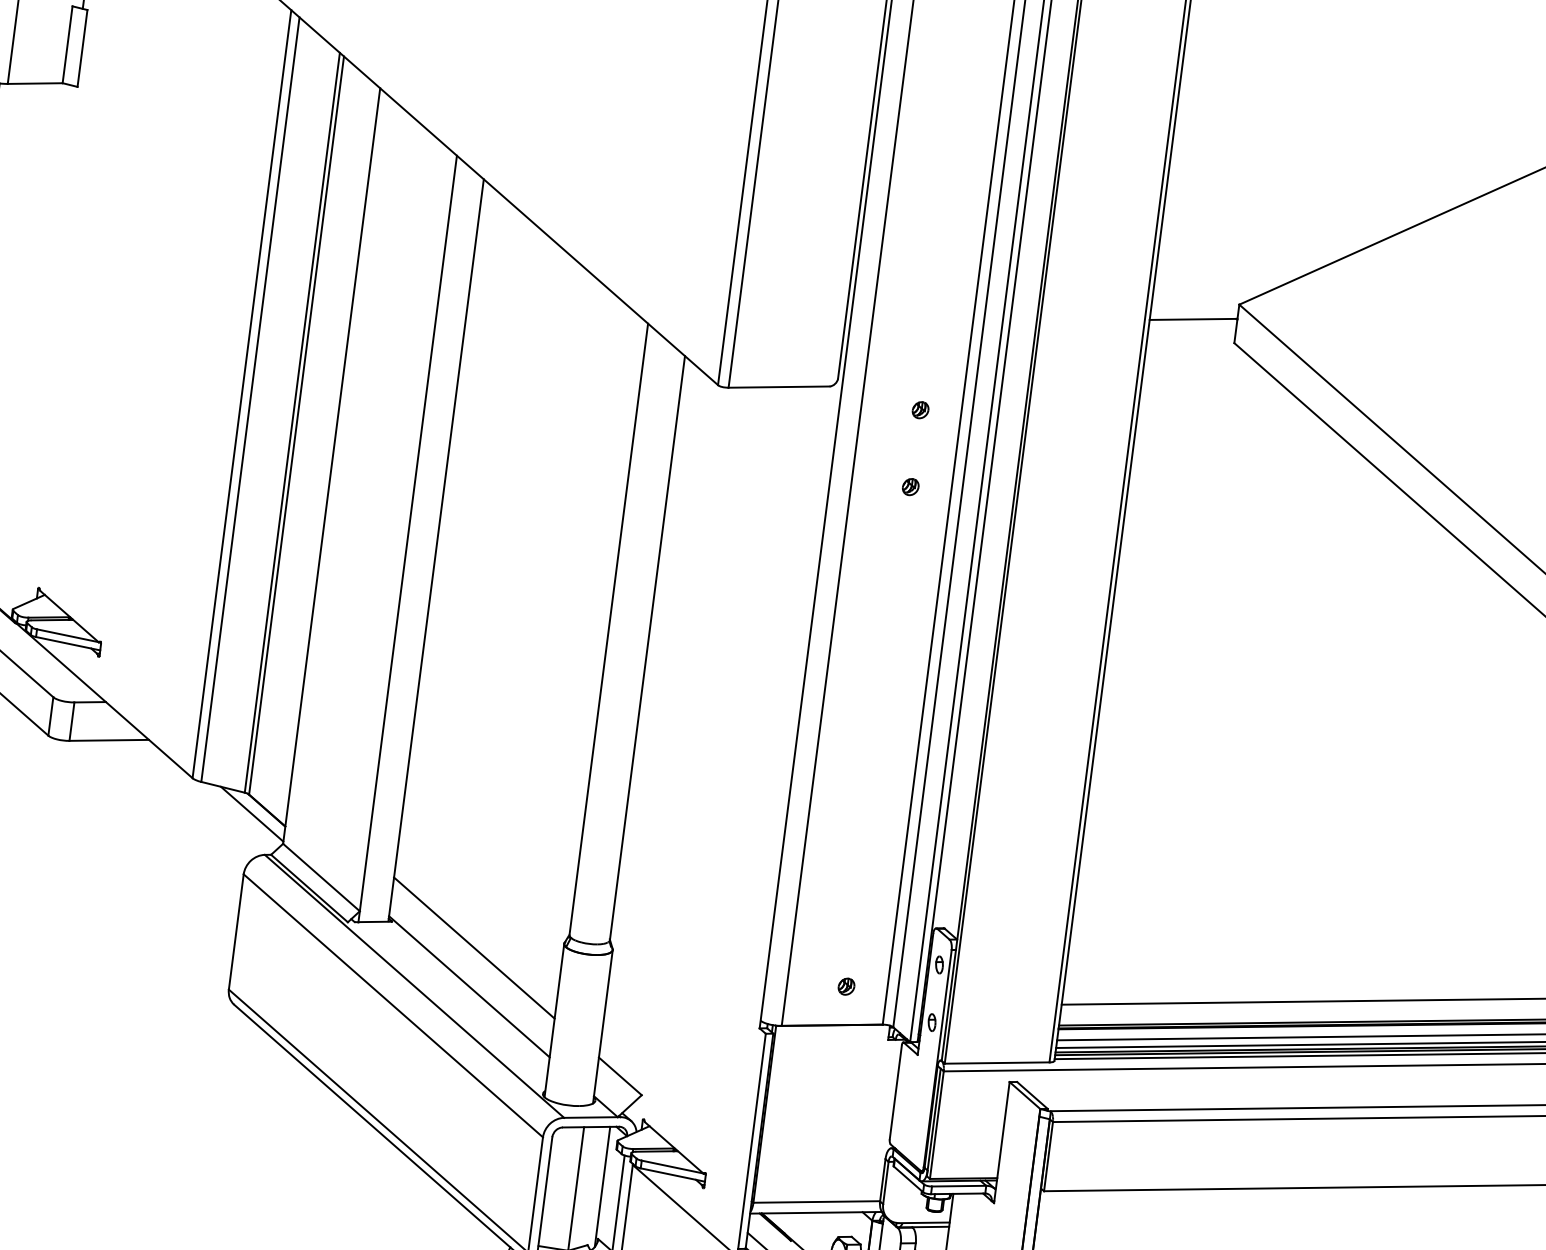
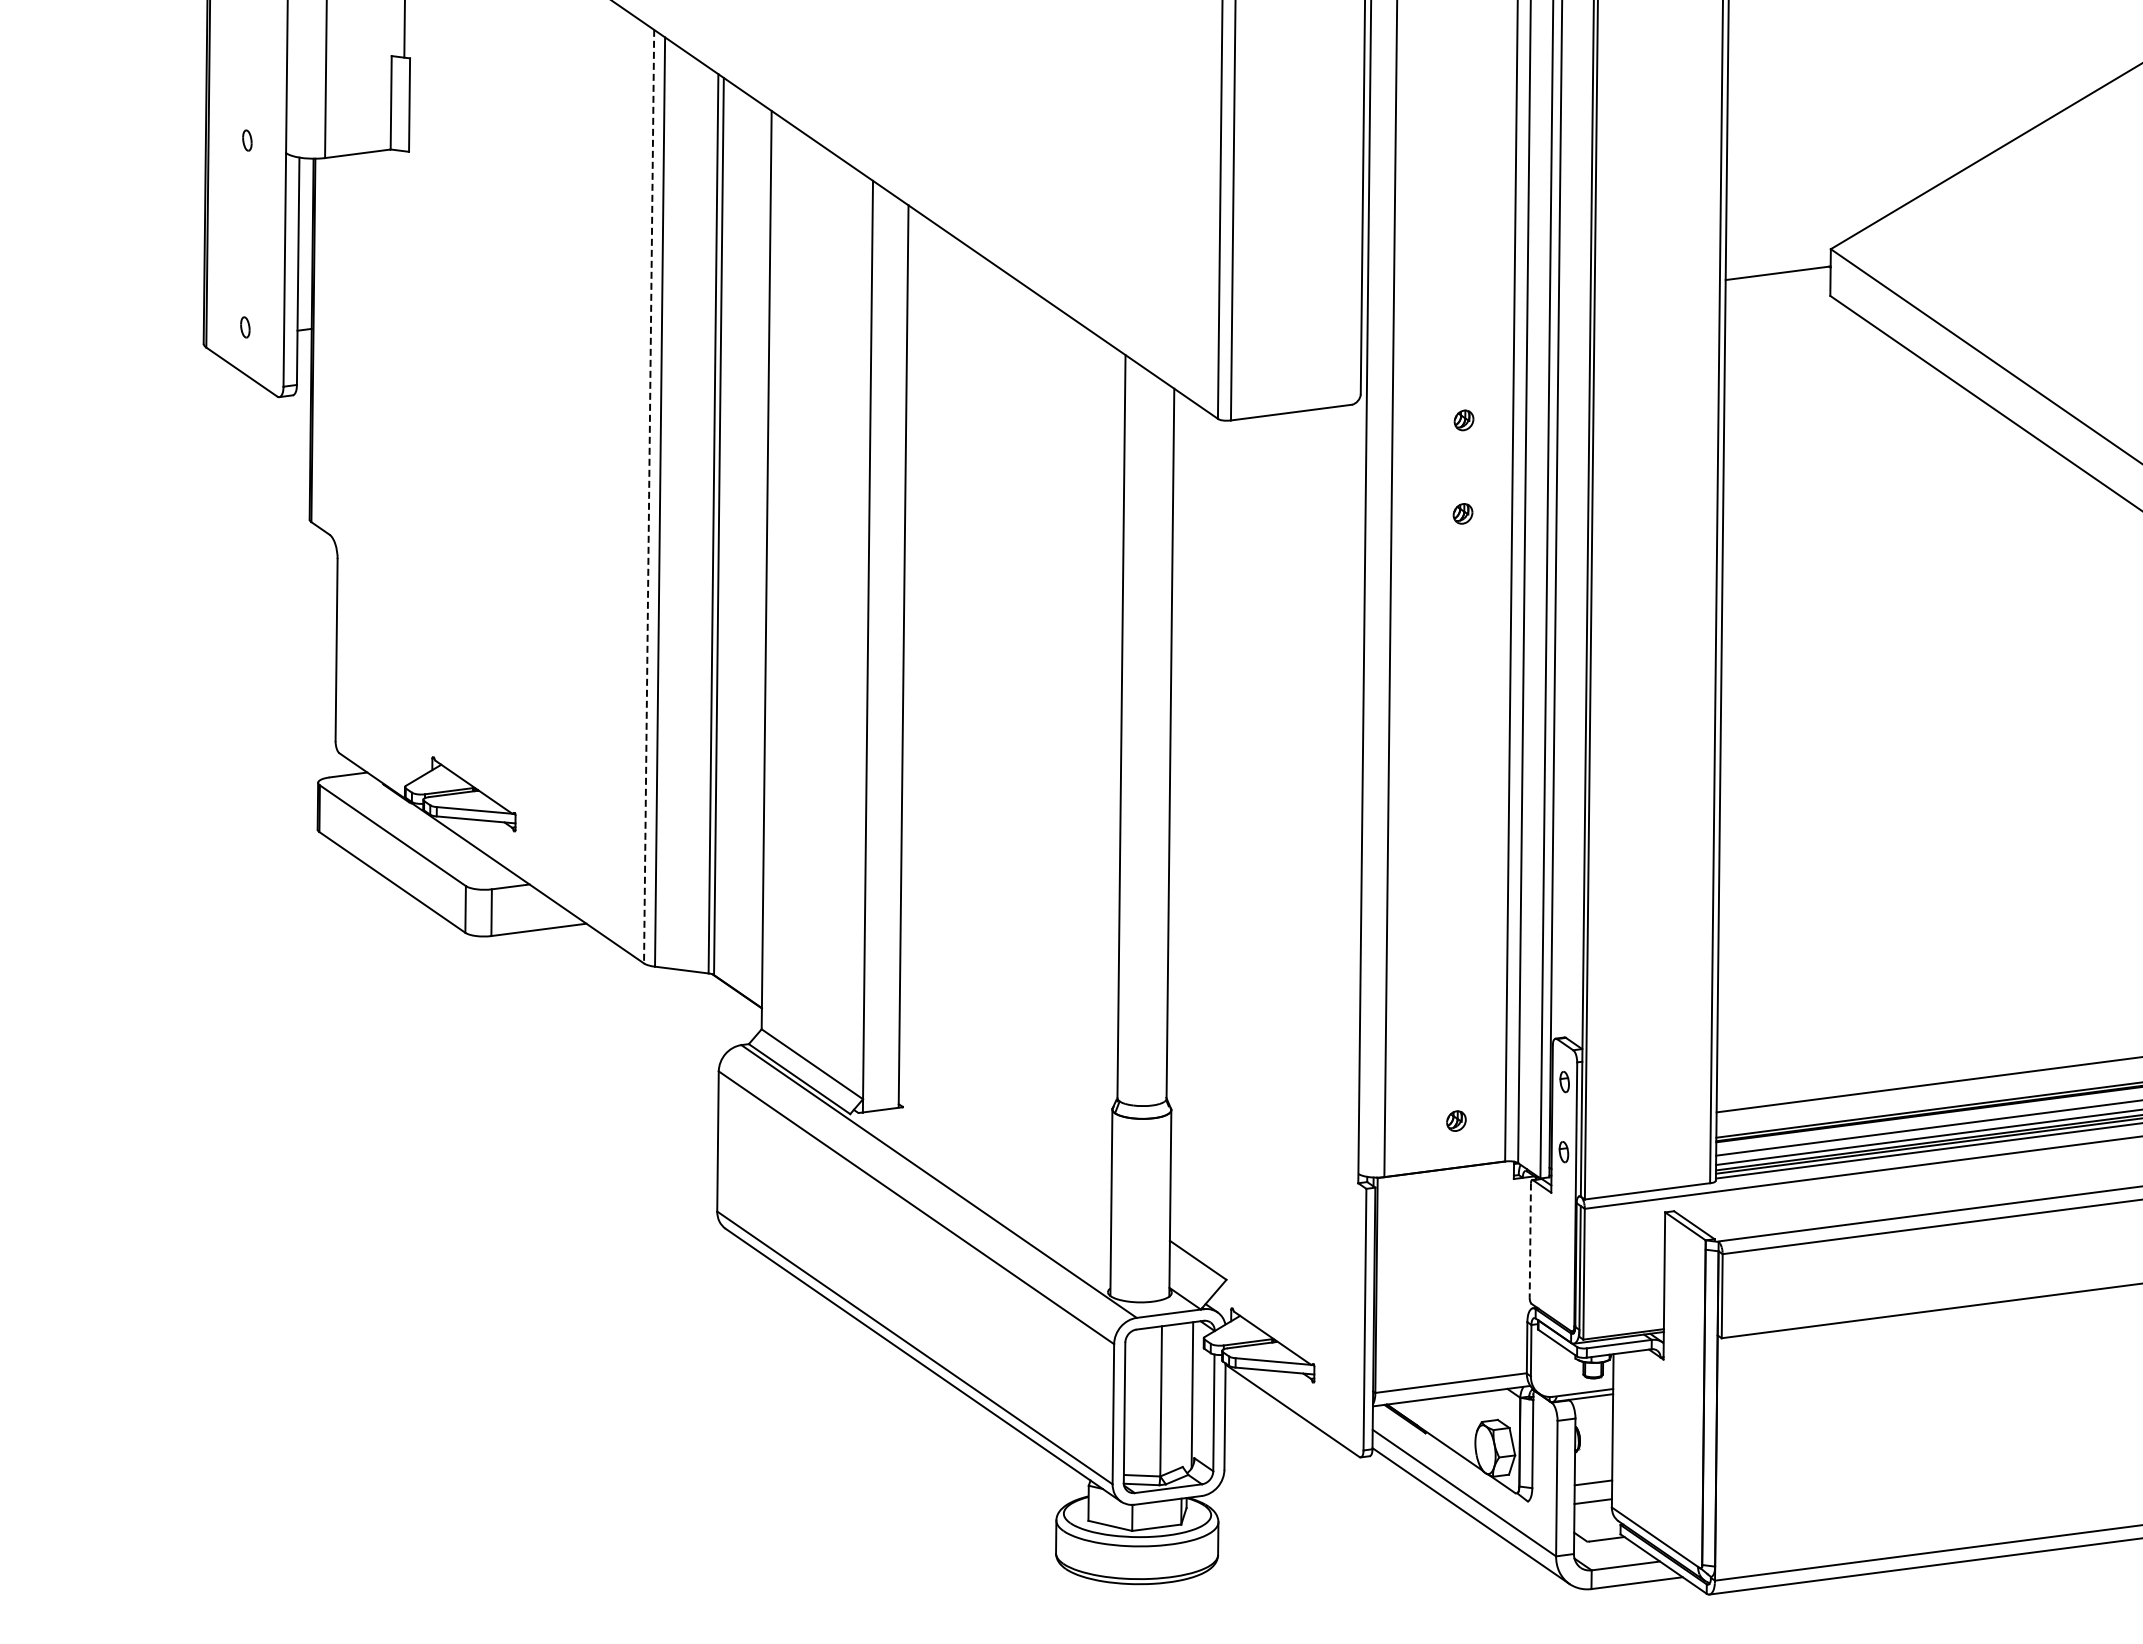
line: (242, 394) -> (649, 496), solid -> dashed
line: (252, 813) -> (720, 997), removed
line: (474, 948) -> (1005, 1127), removed
line: (469, 986) -> (1004, 1174), removed
line: (895, 1093) -> (1530, 1241), solid -> dashed

